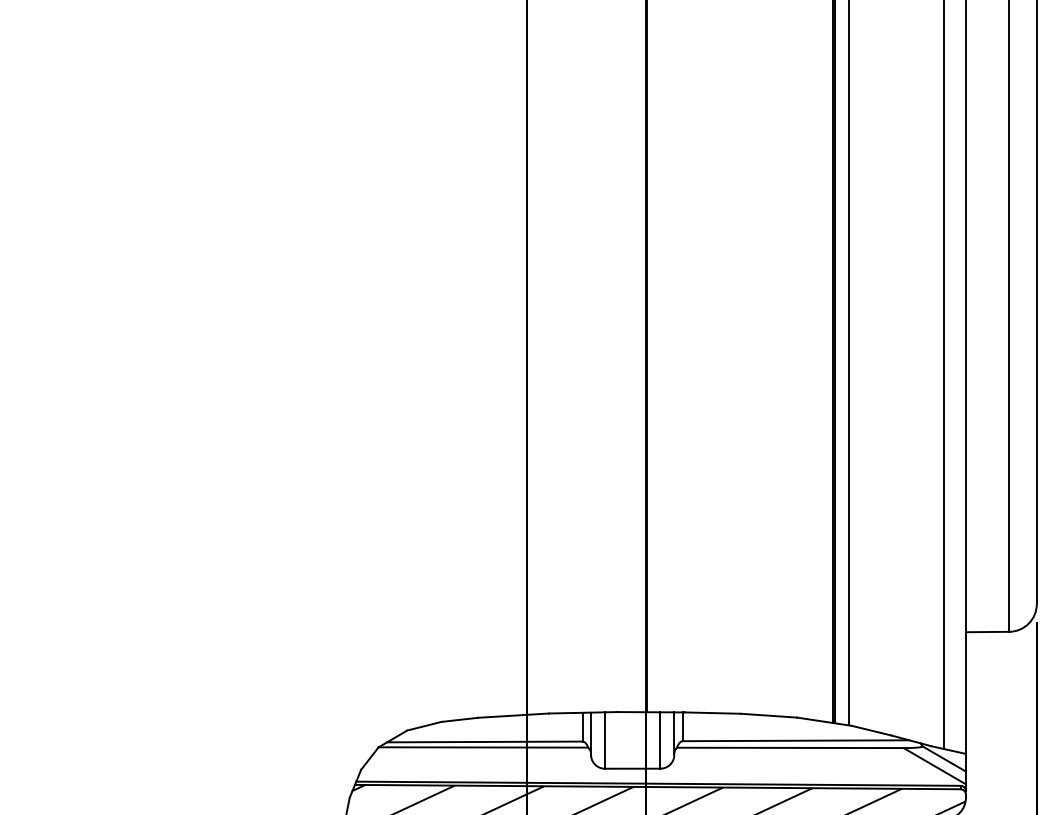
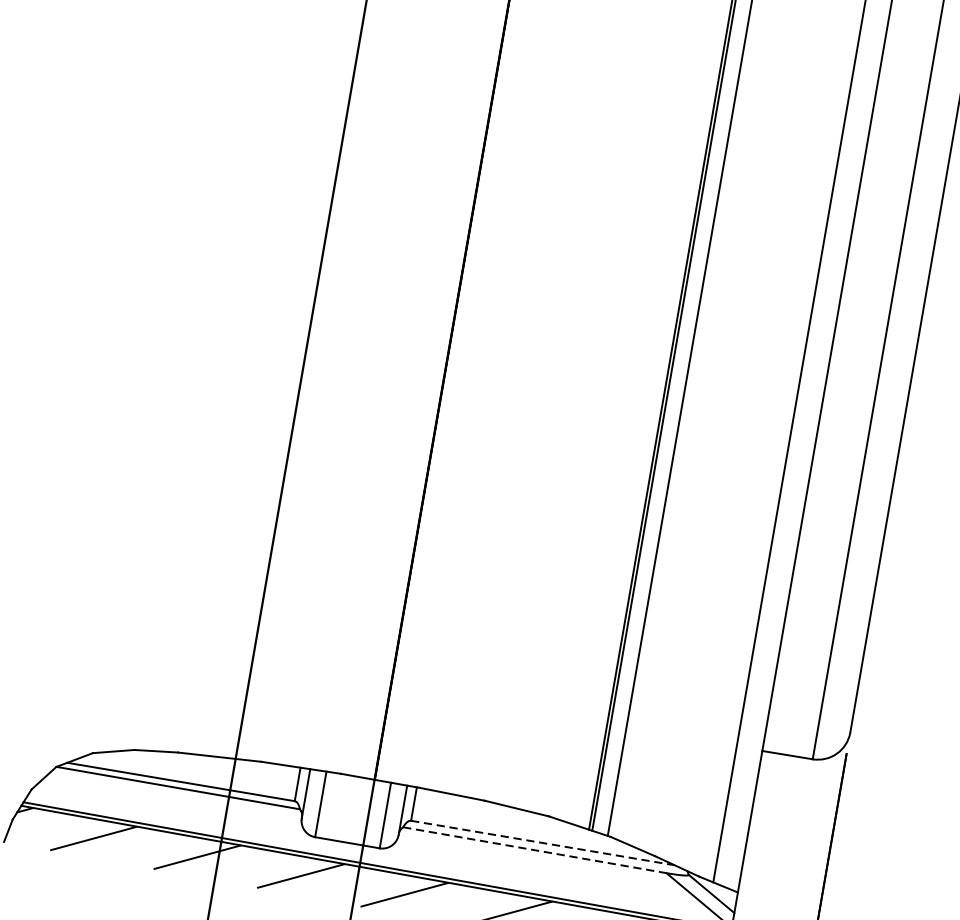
line: (796, 740) -> (543, 842), solid -> dashed
line: (790, 747) -> (535, 849), solid -> dashed

